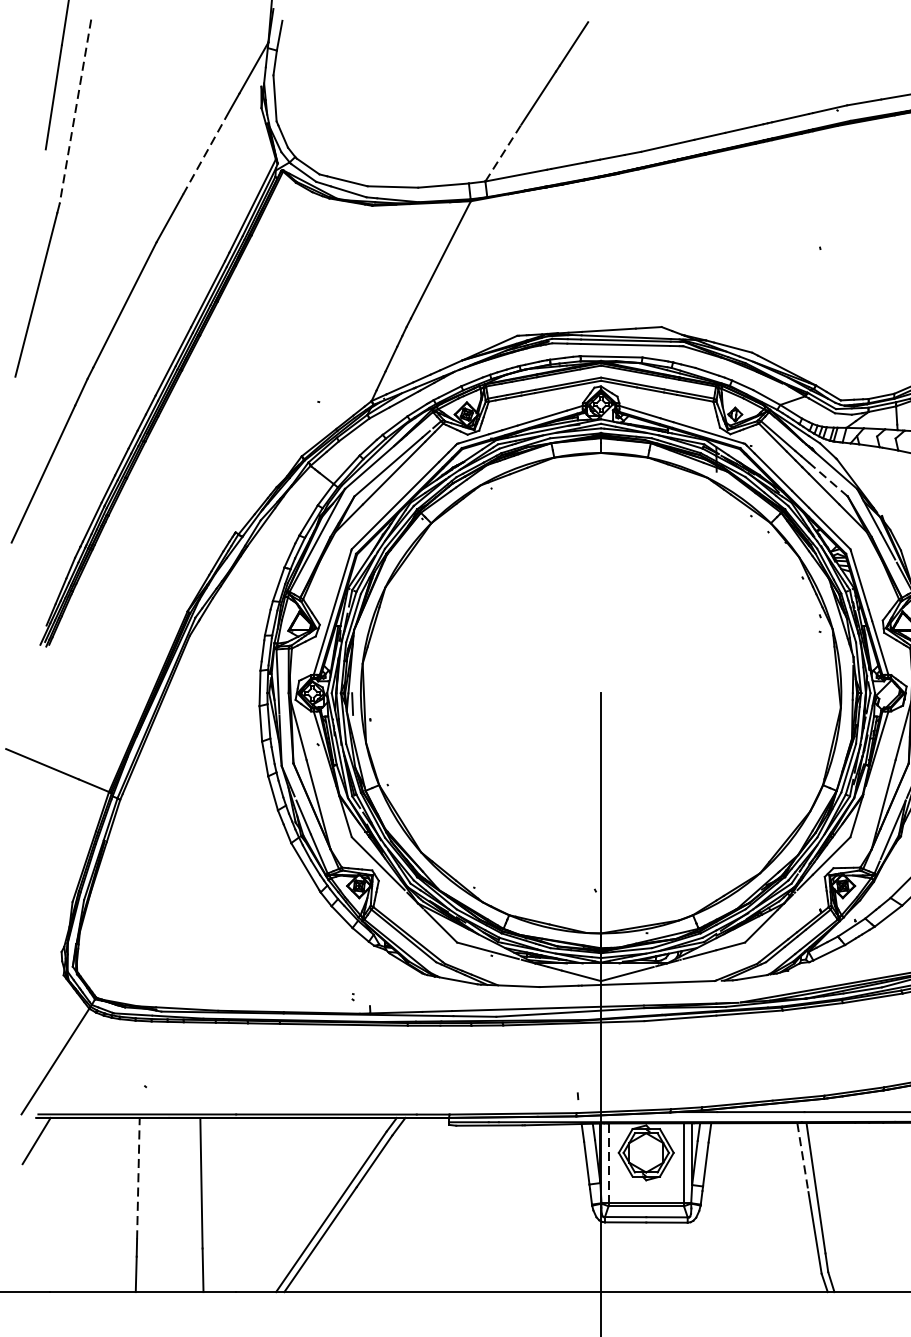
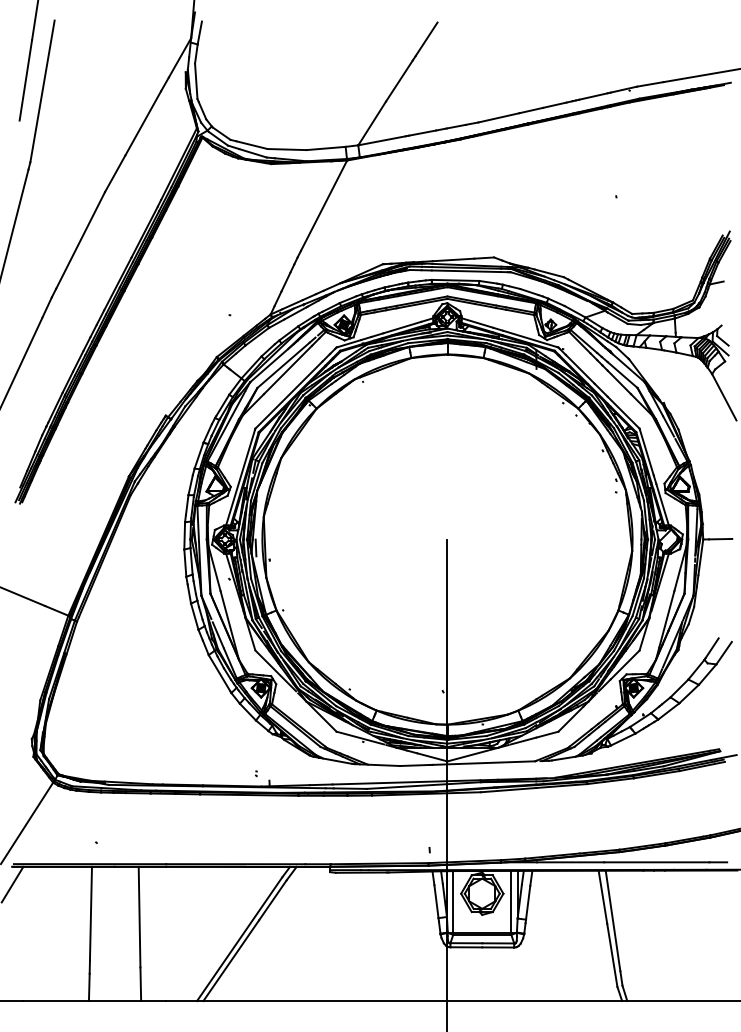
line: (75, 111) -> (42, 91), dashed -> solid
line: (206, 153) -> (143, 123), dashed -> solid
line: (503, 153) -> (372, 123), dashed -> solid
line: (828, 480) -> (622, 375), dashed -> solid
line: (802, 1157) -> (602, 897), dashed -> solid
line: (608, 1162) -> (453, 901), dashed -> solid
line: (137, 1178) -> (90, 913), dashed -> solid

